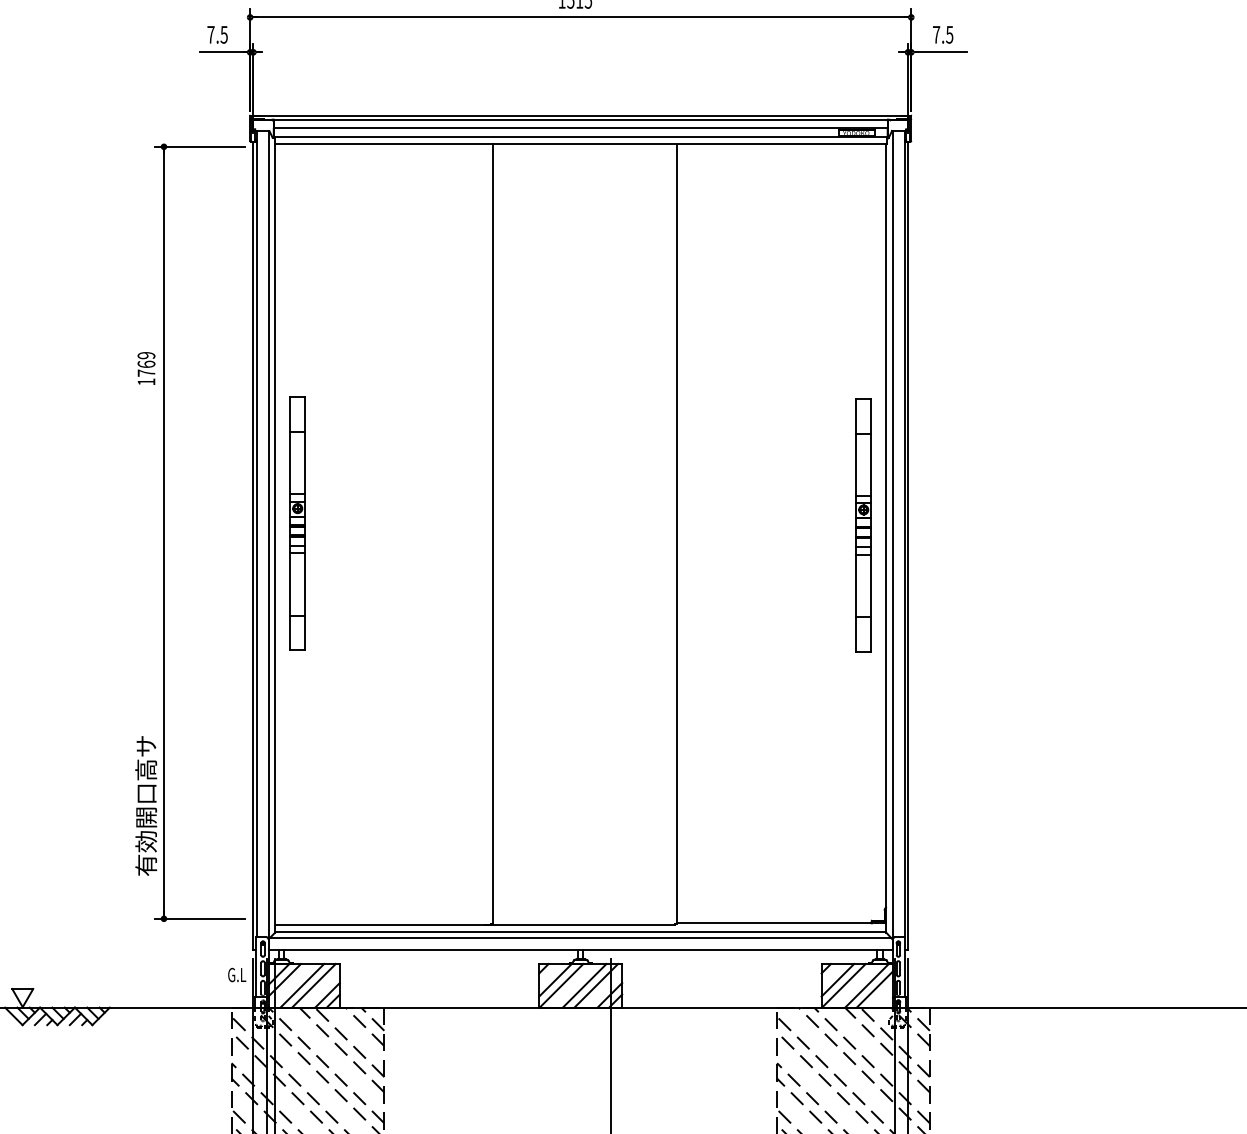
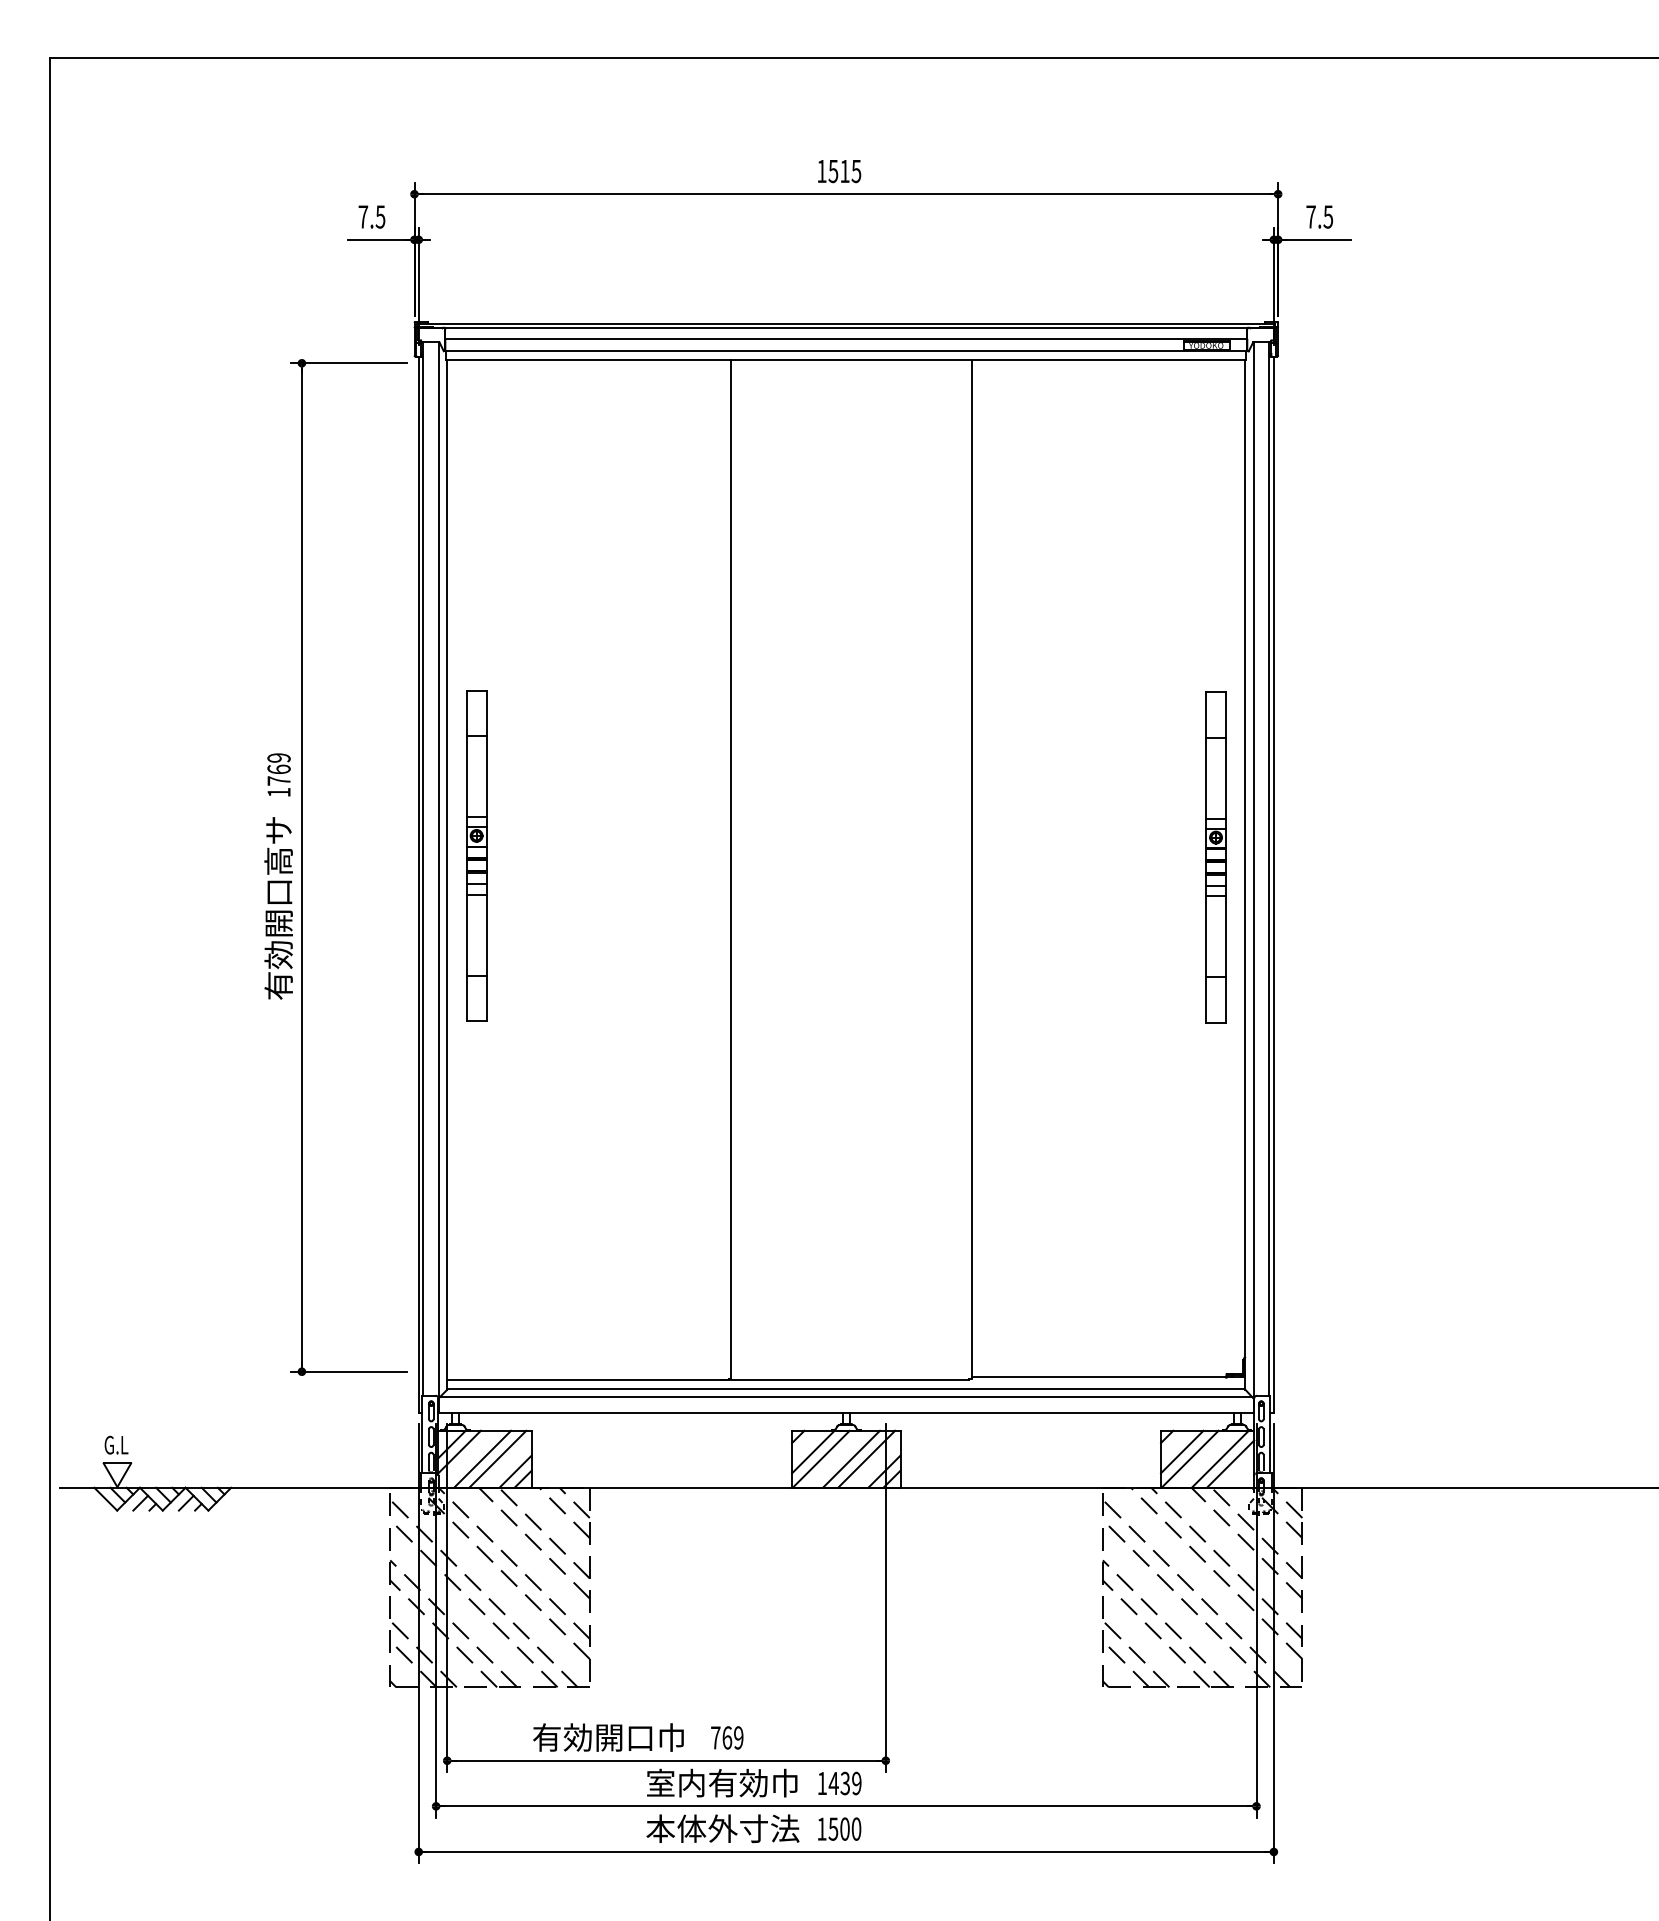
text: (146, 368) -> (278, 774), moved
text: (146, 806) -> (278, 908), moved
text: (237, 974) -> (116, 1444), moved

